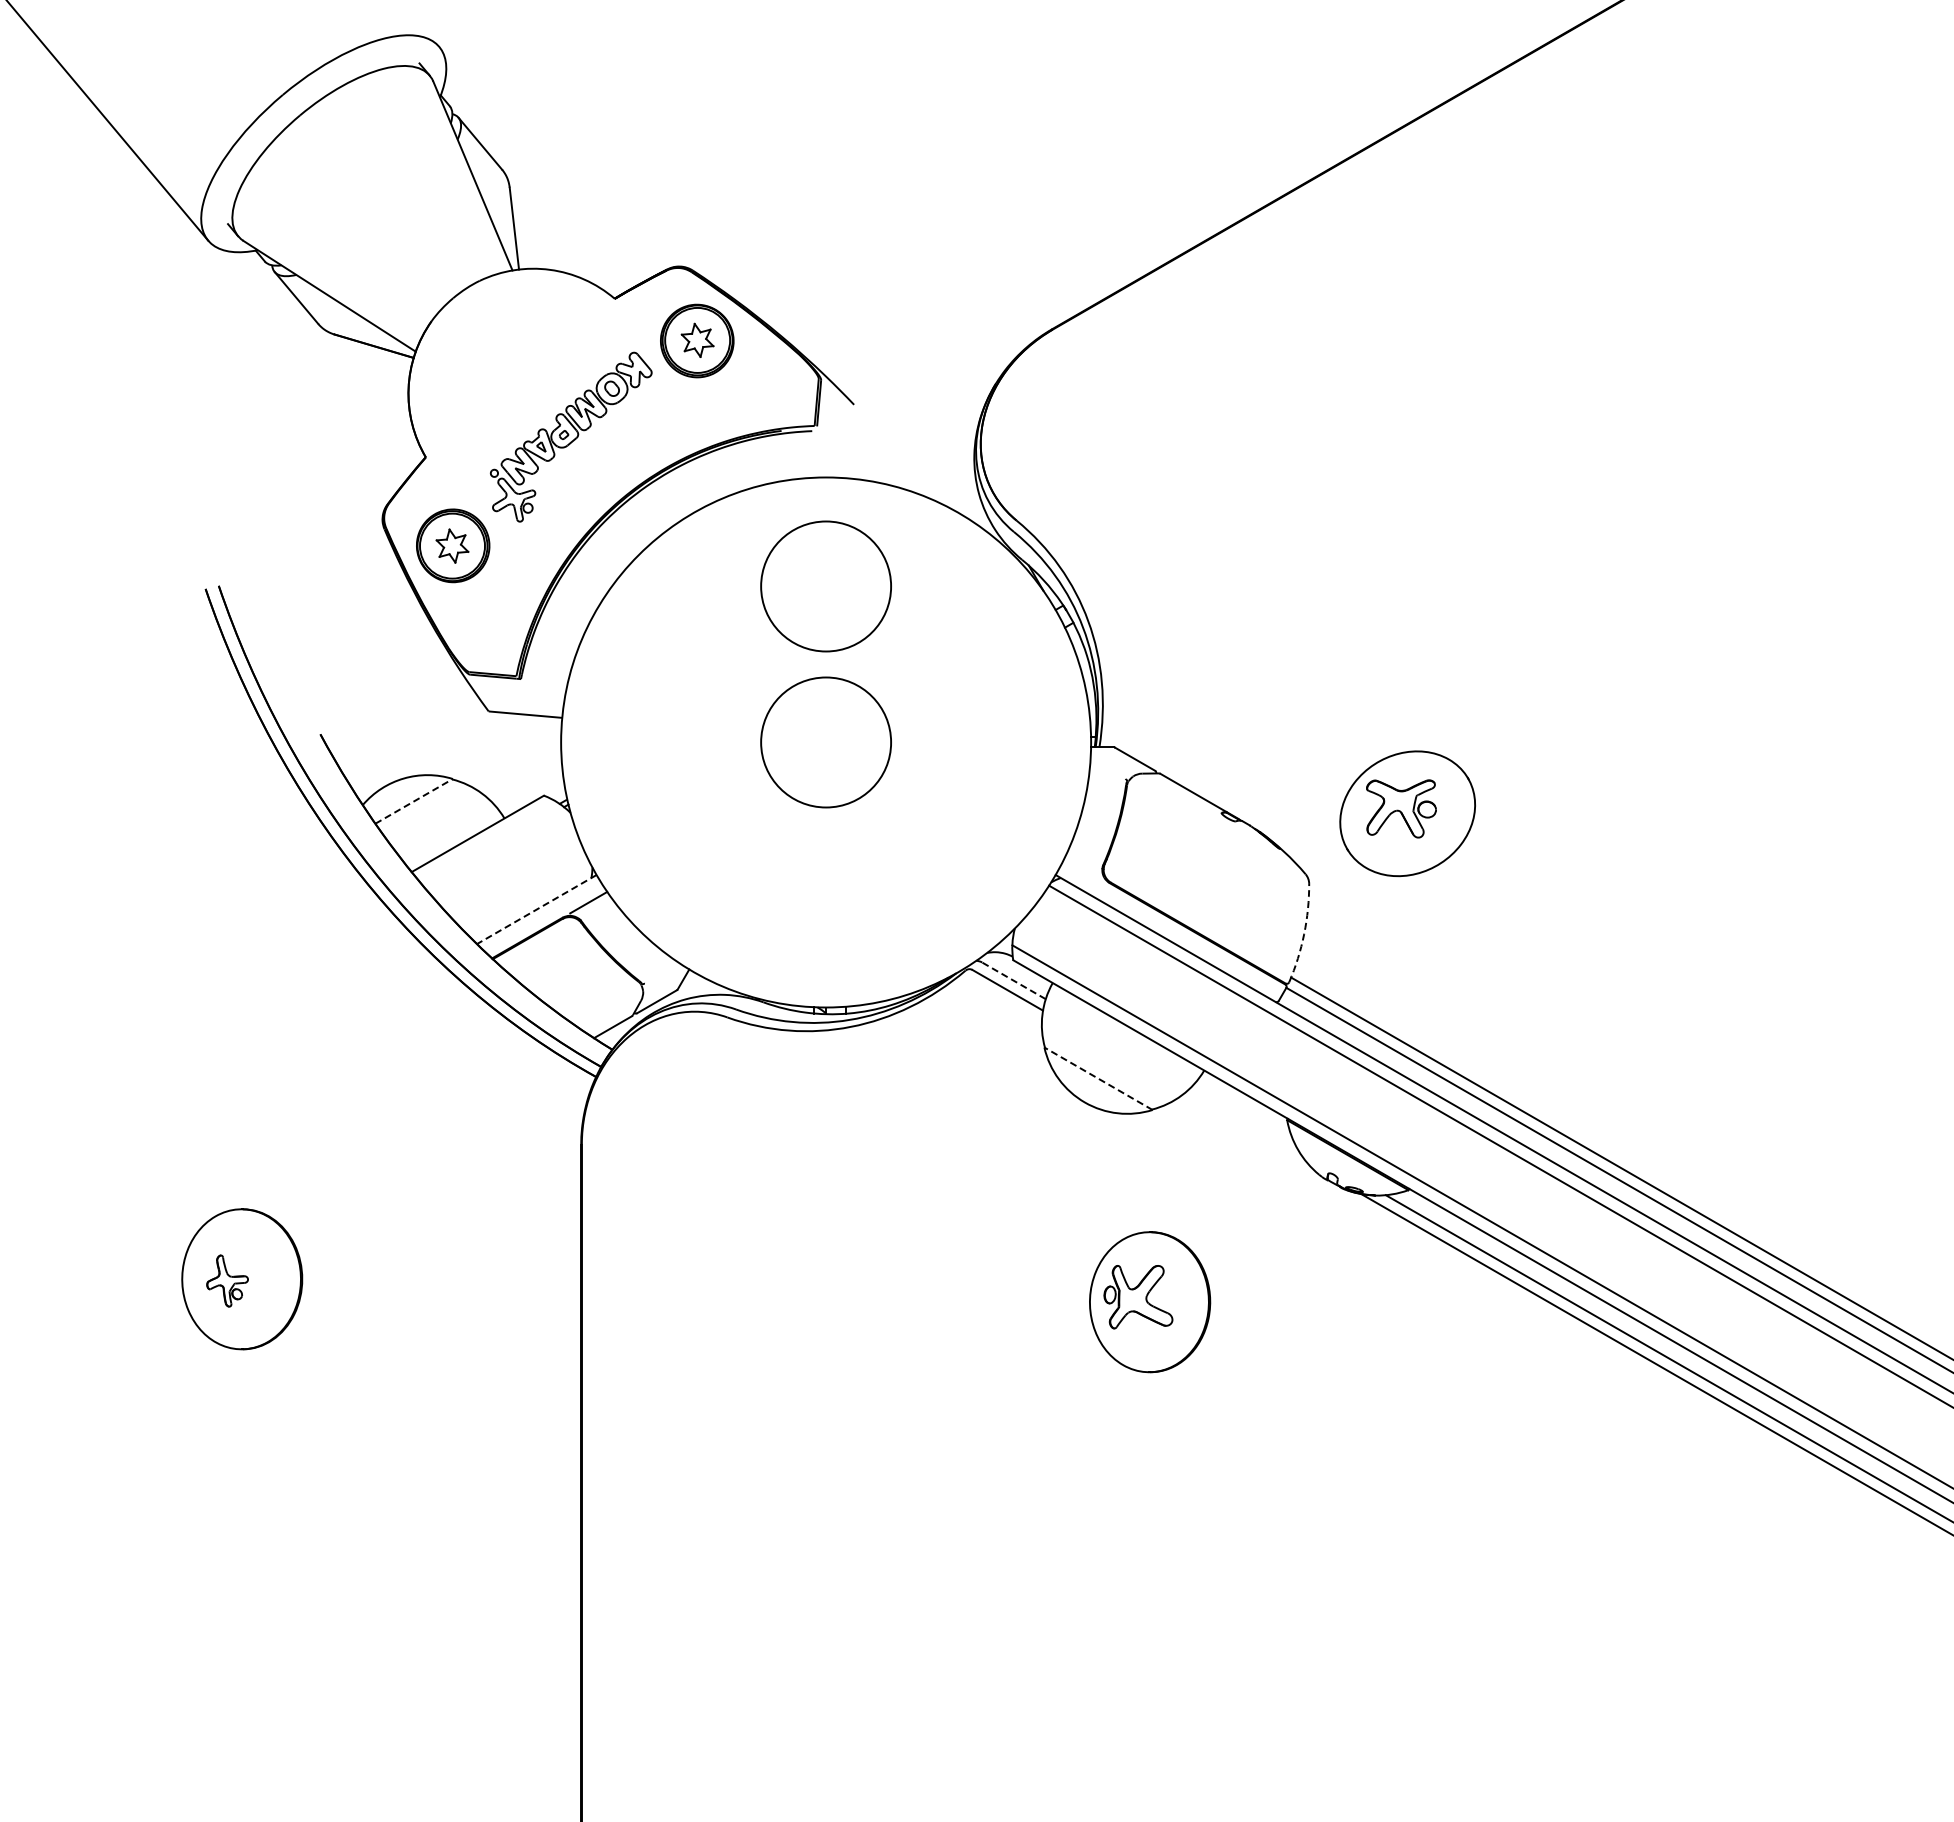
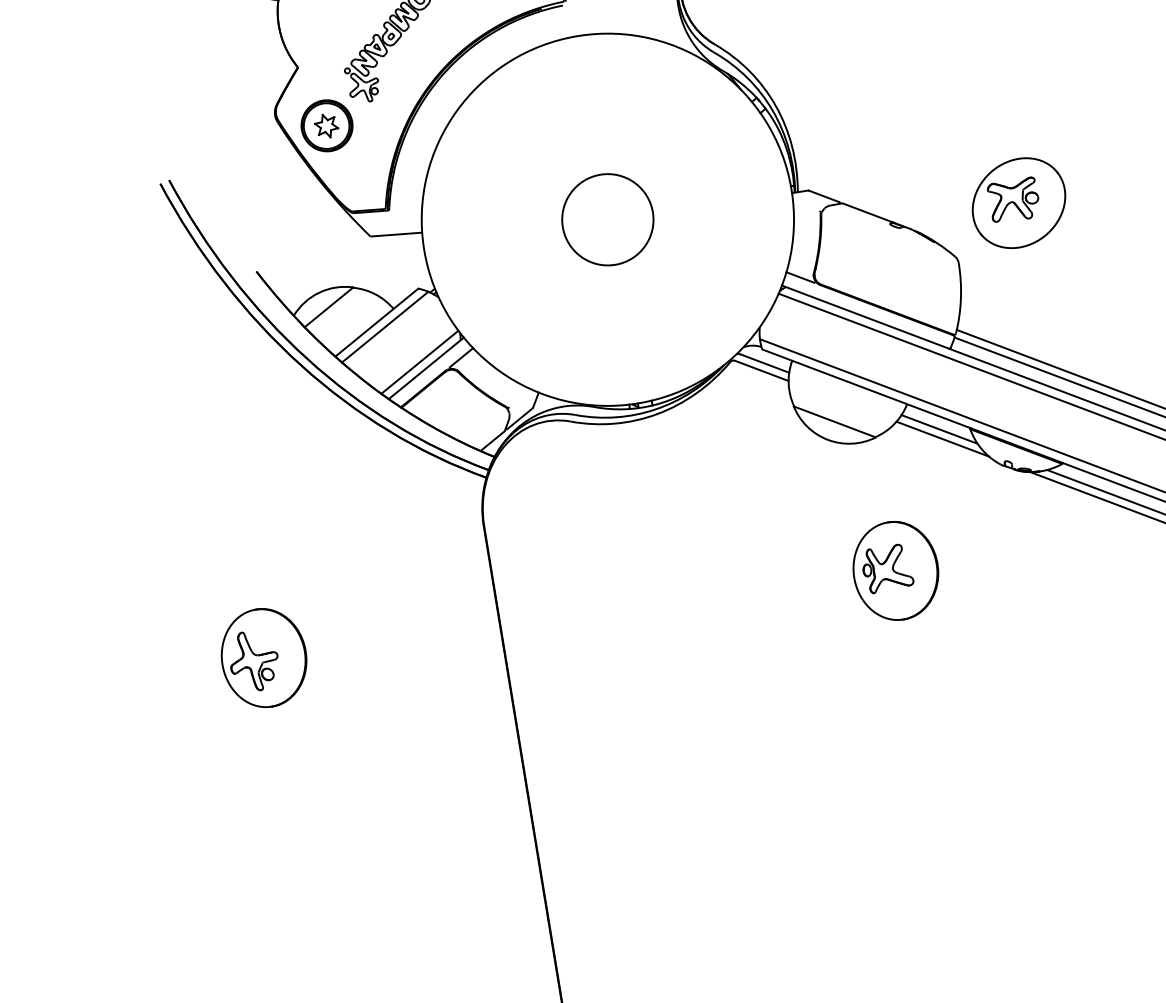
circle: (825, 586) -> (589, 111), removed
line: (414, 801) -> (329, 307), dashed -> solid
line: (488, 841) -> (385, 326), added
line: (1083, 867) -> (800, 277), added
line: (528, 899) -> (419, 362), added
line: (536, 909) -> (426, 368), dashed -> solid
arc: (1304, 934) -> (961, 298), dashed -> solid
line: (1013, 980) -> (764, 363), dashed -> solid
line: (1098, 1078) -> (834, 421), dashed -> solid
line: (1243, 1113) -> (939, 429), added
line: (1246, 1127) -> (942, 438), added
part: (227, 1280) -> (254, 660), size x1.67

